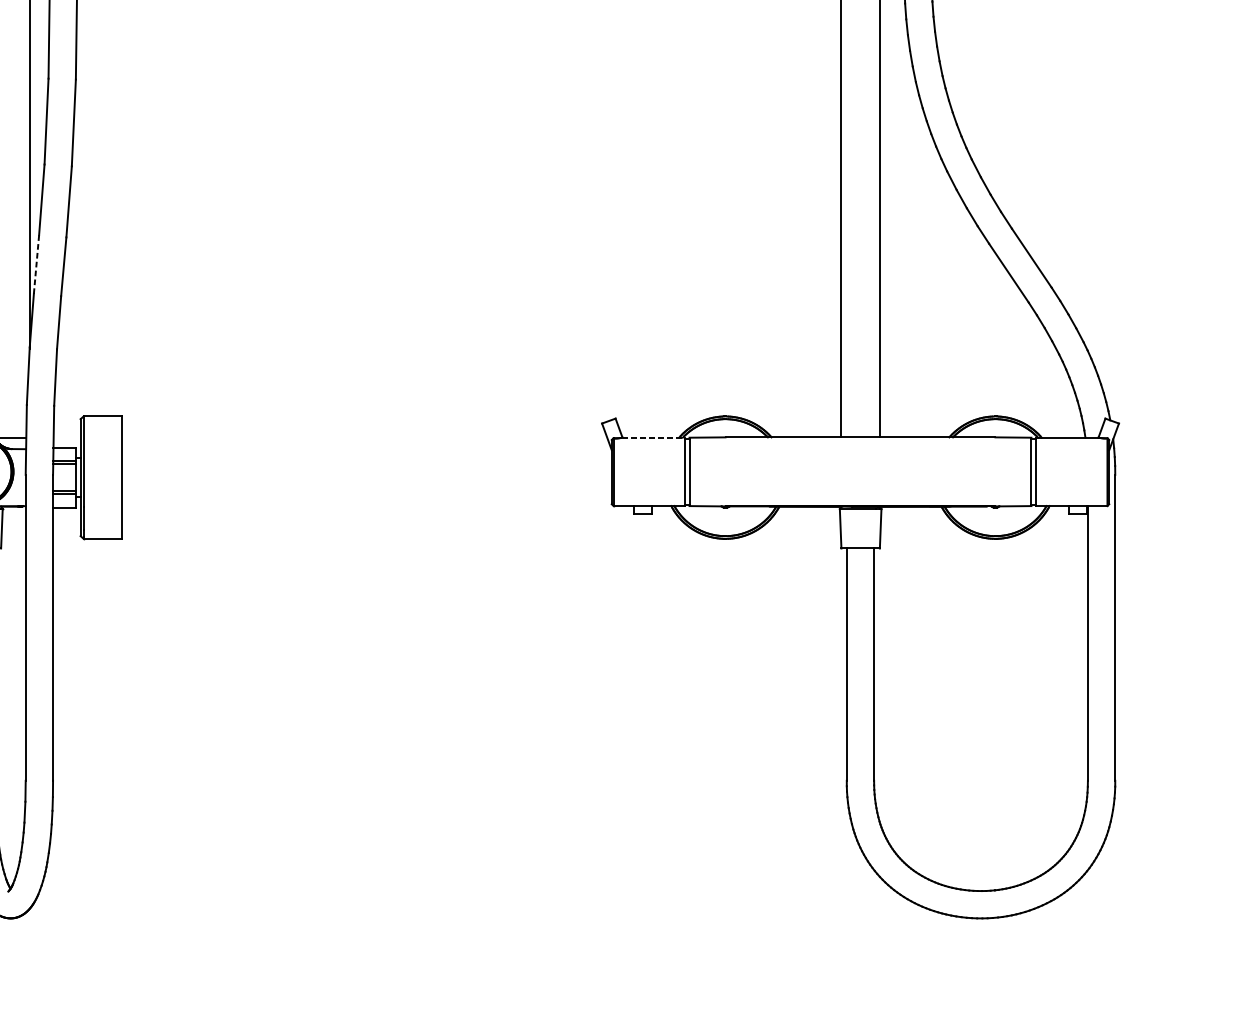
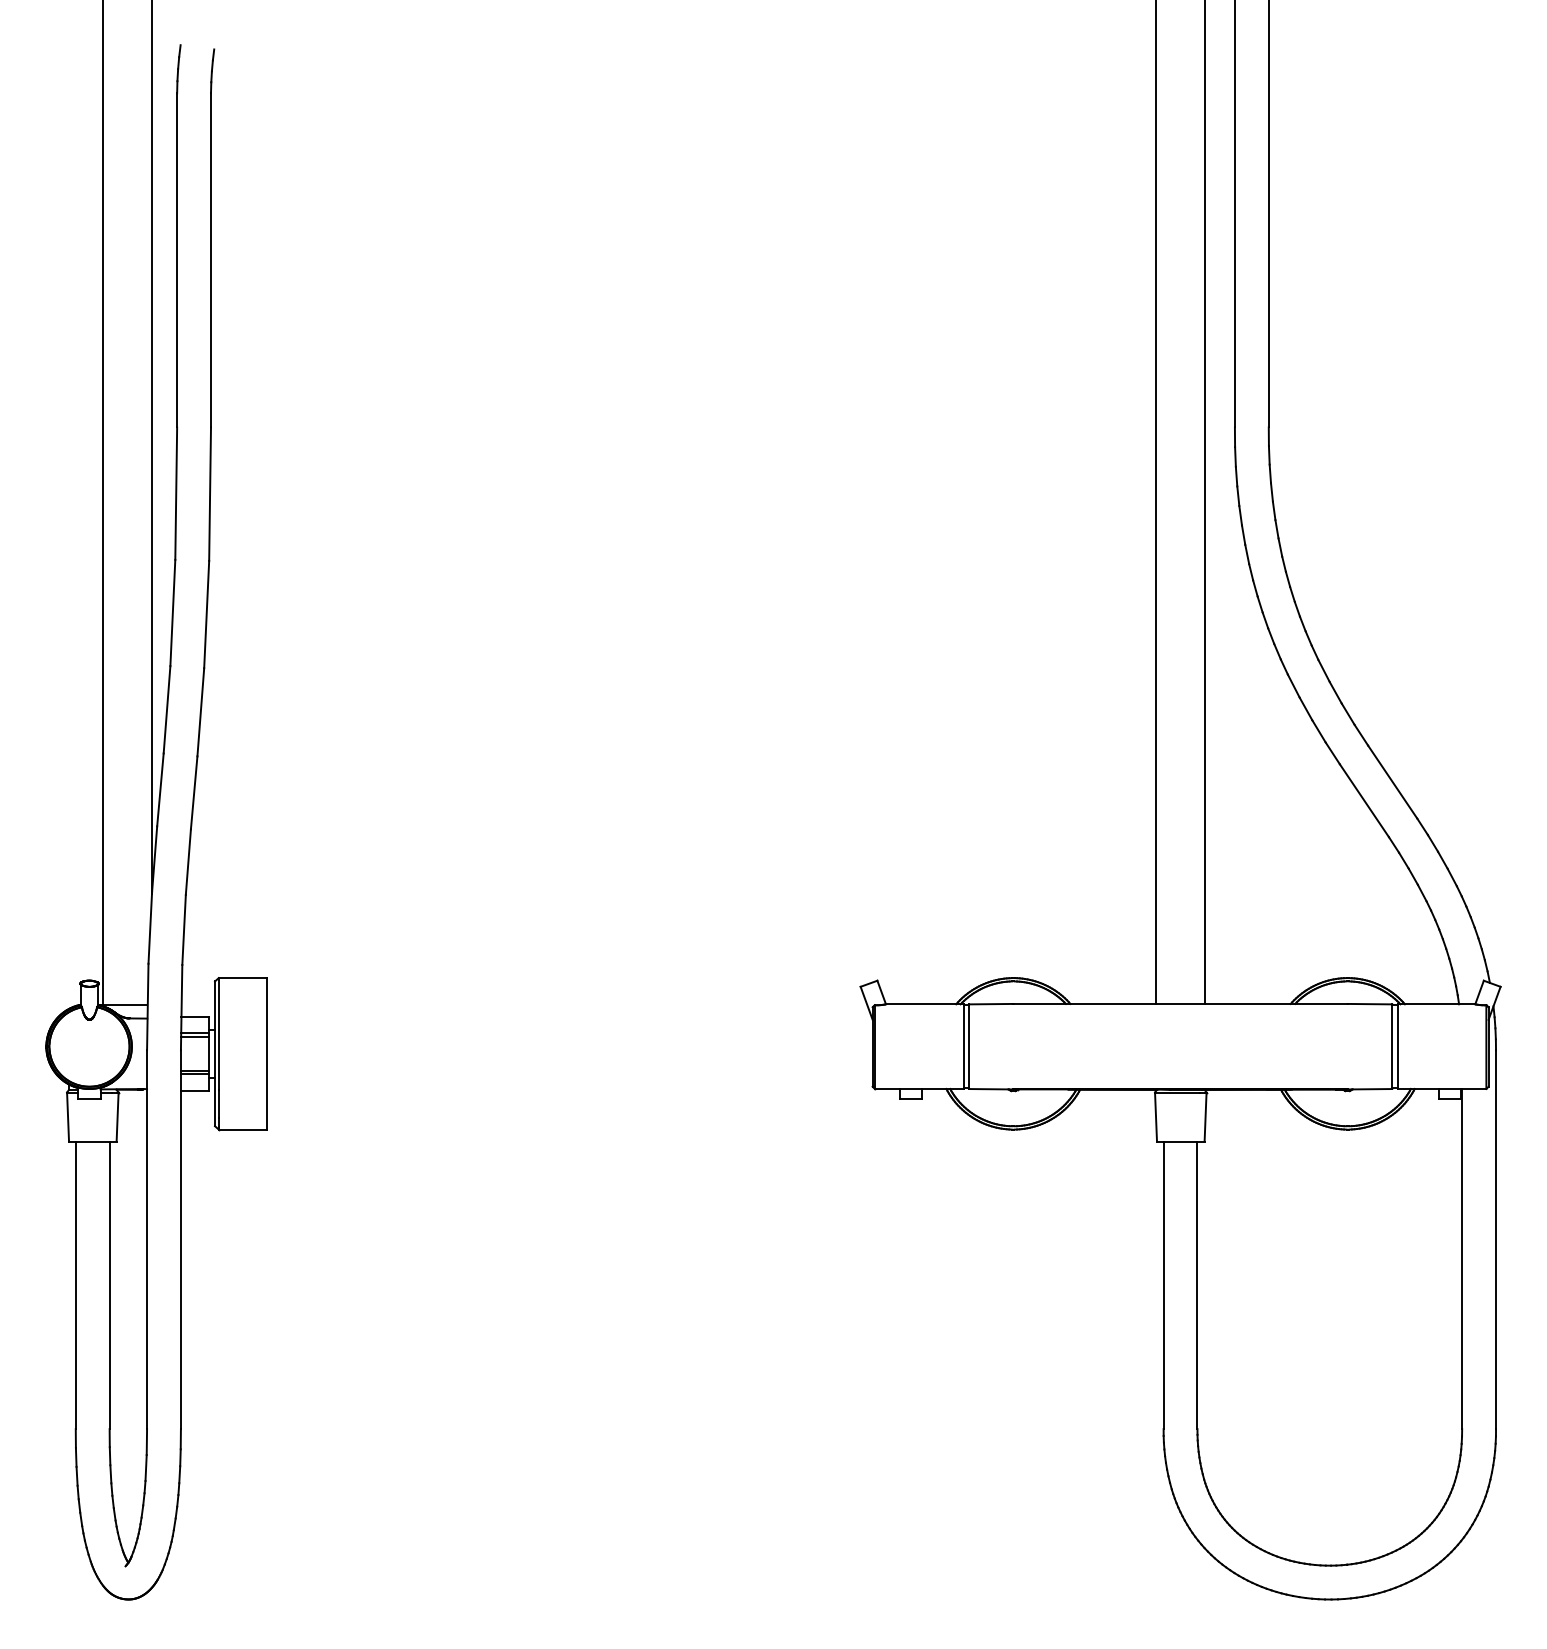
line: (36, 264) -> (160, 789), dashed -> solid
line: (653, 437) -> (924, 1004), dashed -> solid

